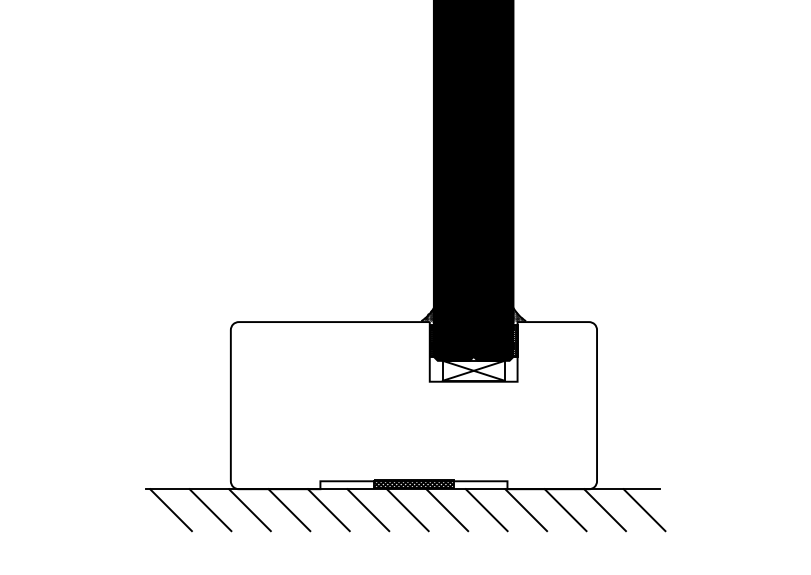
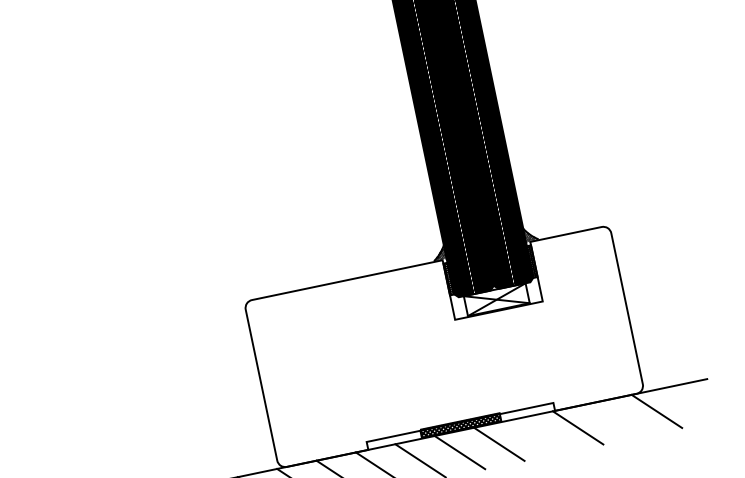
line: (486, 510) -> (538, 436), removed
line: (565, 510) -> (617, 420), removed
line: (644, 510) -> (696, 403), removed

